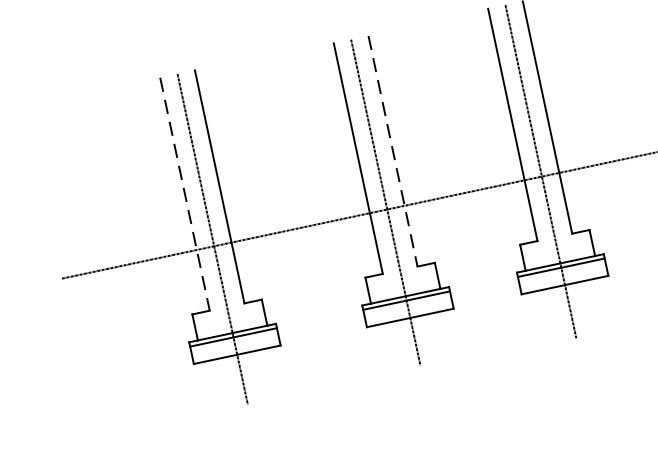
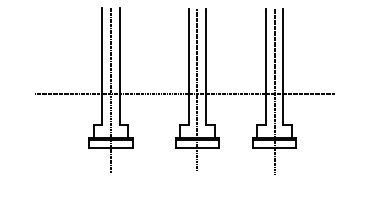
line: (394, 152) -> (206, 67), dashed -> solid
line: (185, 194) -> (102, 66), dashed -> solid

